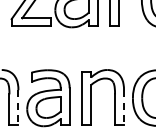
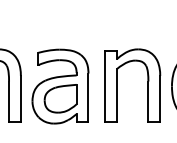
line: (18, 107) -> (20, 98), dashed -> solid
line: (124, 107) -> (160, 98), dashed -> solid

